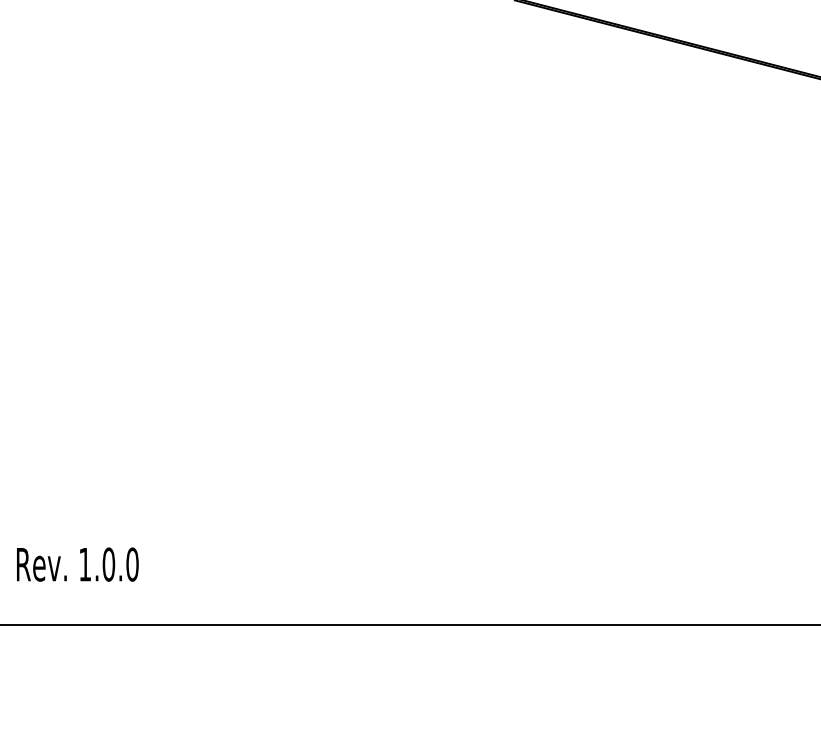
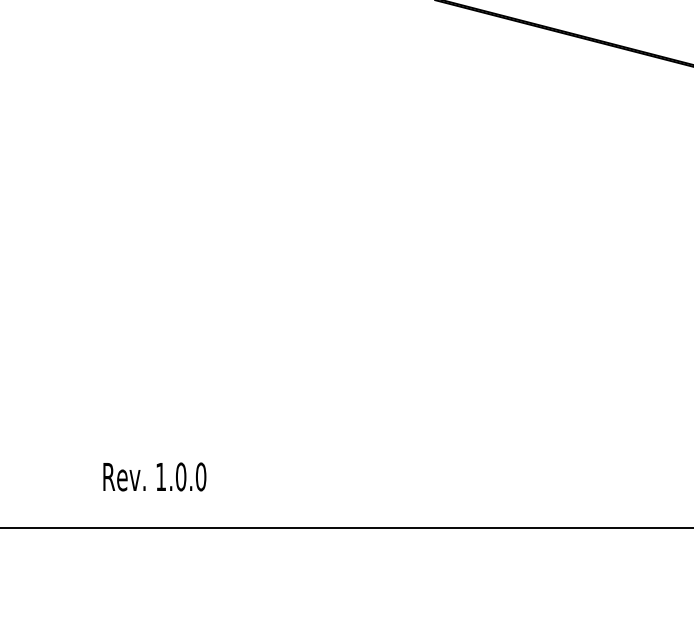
text: (77, 564) -> (154, 476), moved

